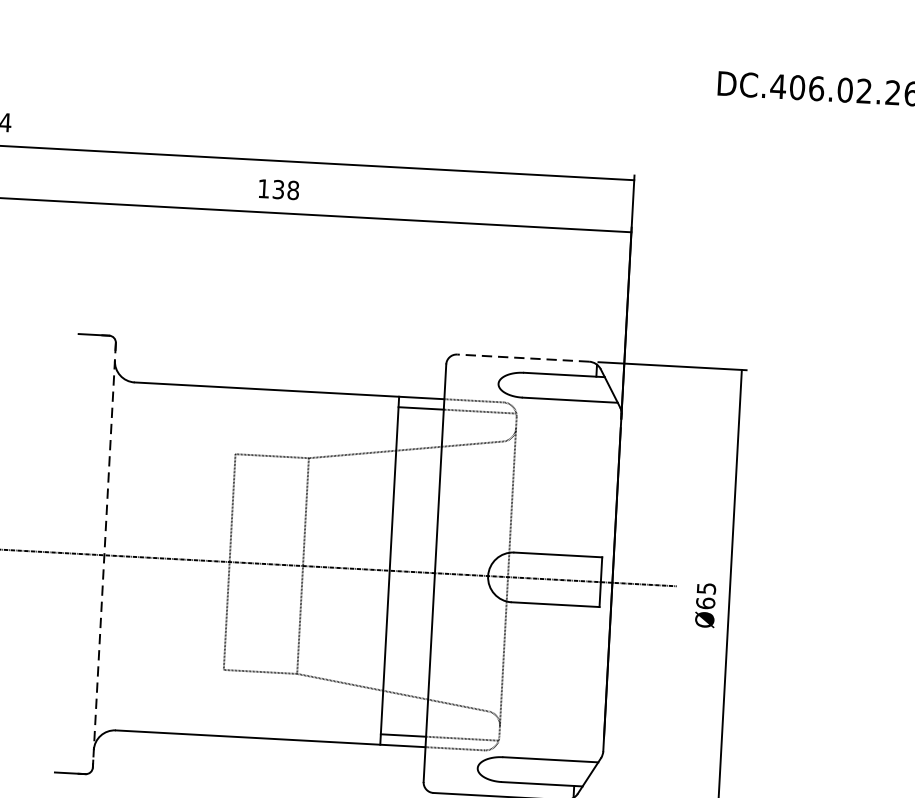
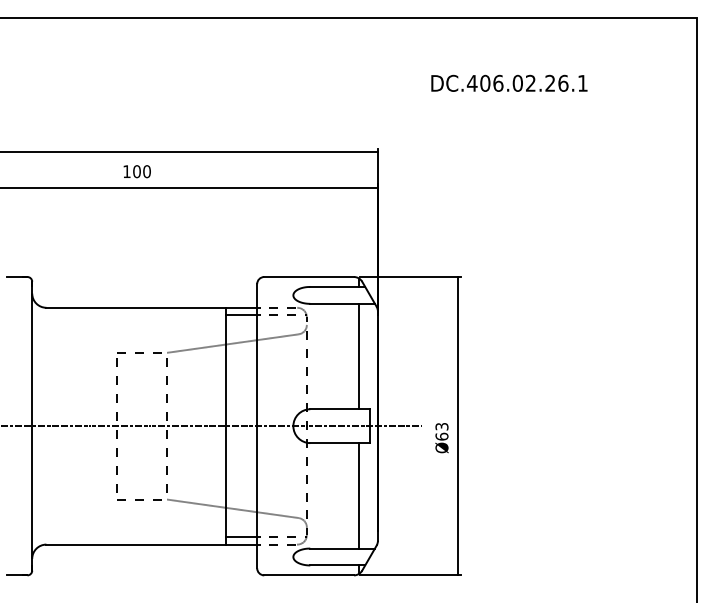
text: (285, 189) -> (141, 171), 138 -> 100
line: (523, 358) -> (309, 277), dashed -> solid
line: (590, 478) -> (359, 356), added
line: (104, 555) -> (32, 426), dashed -> solid
text: (705, 588) -> (441, 426), Ø65 -> Ø63
line: (579, 683) -> (359, 495), added

